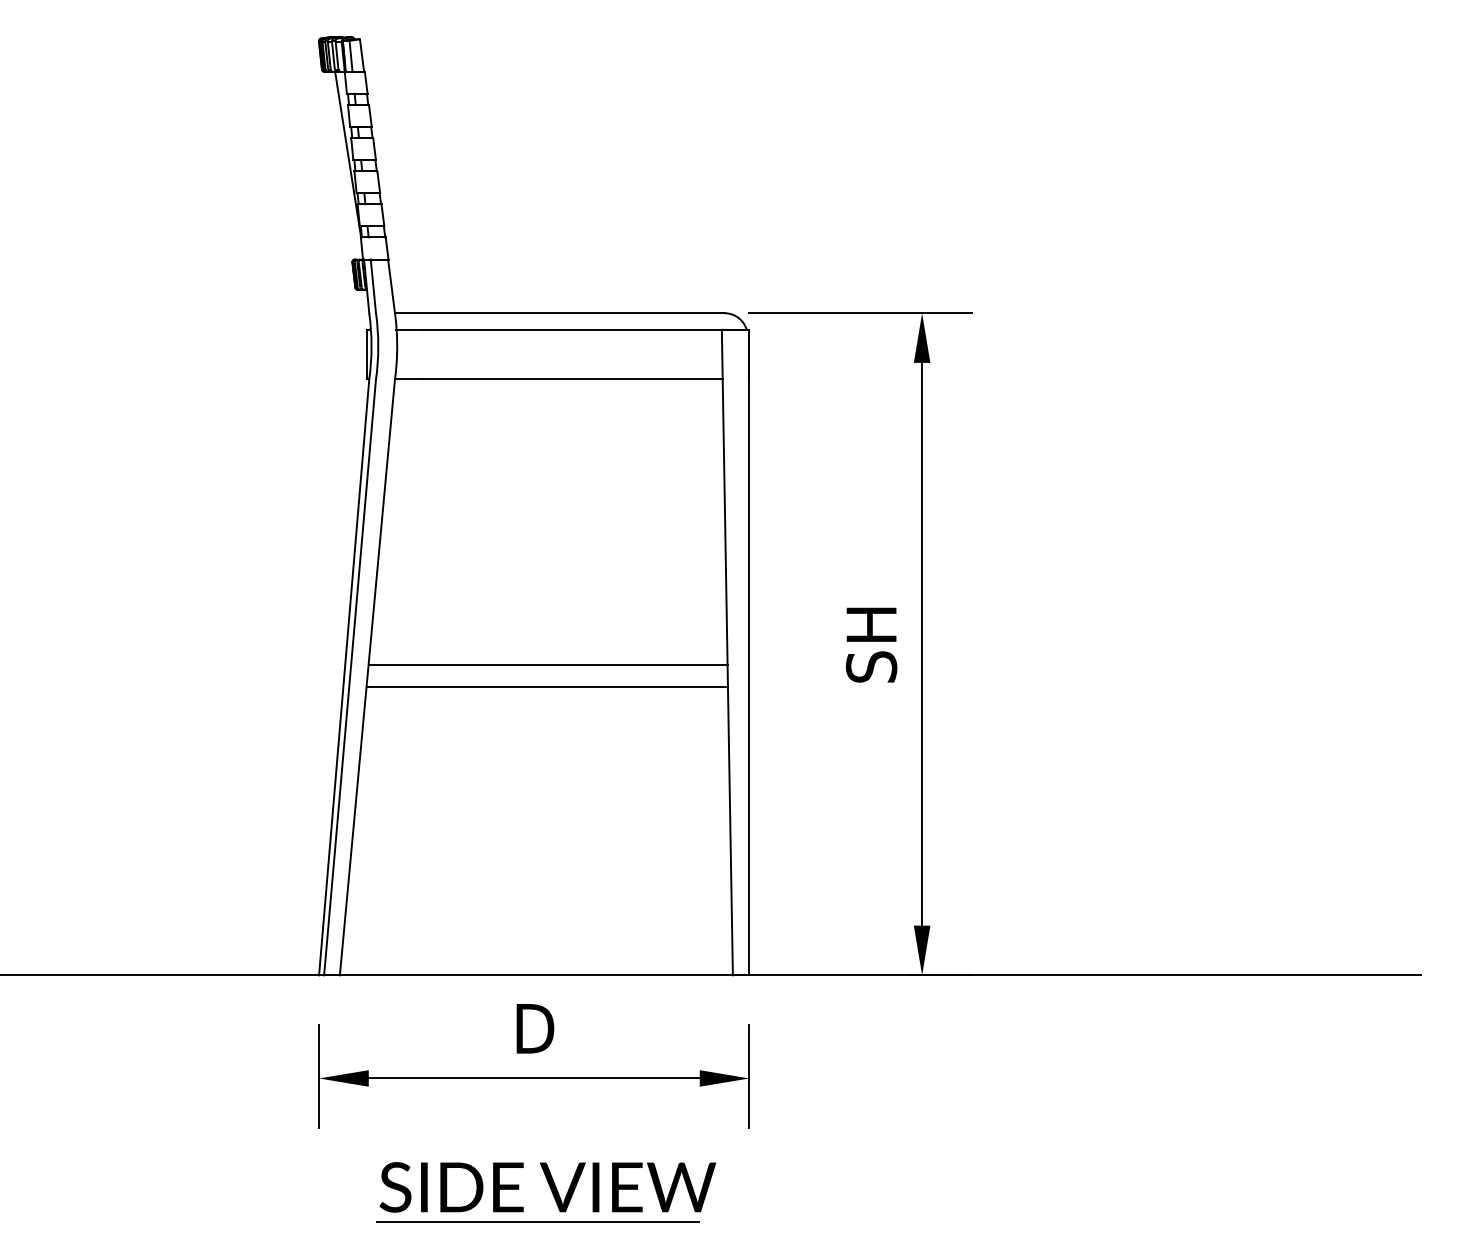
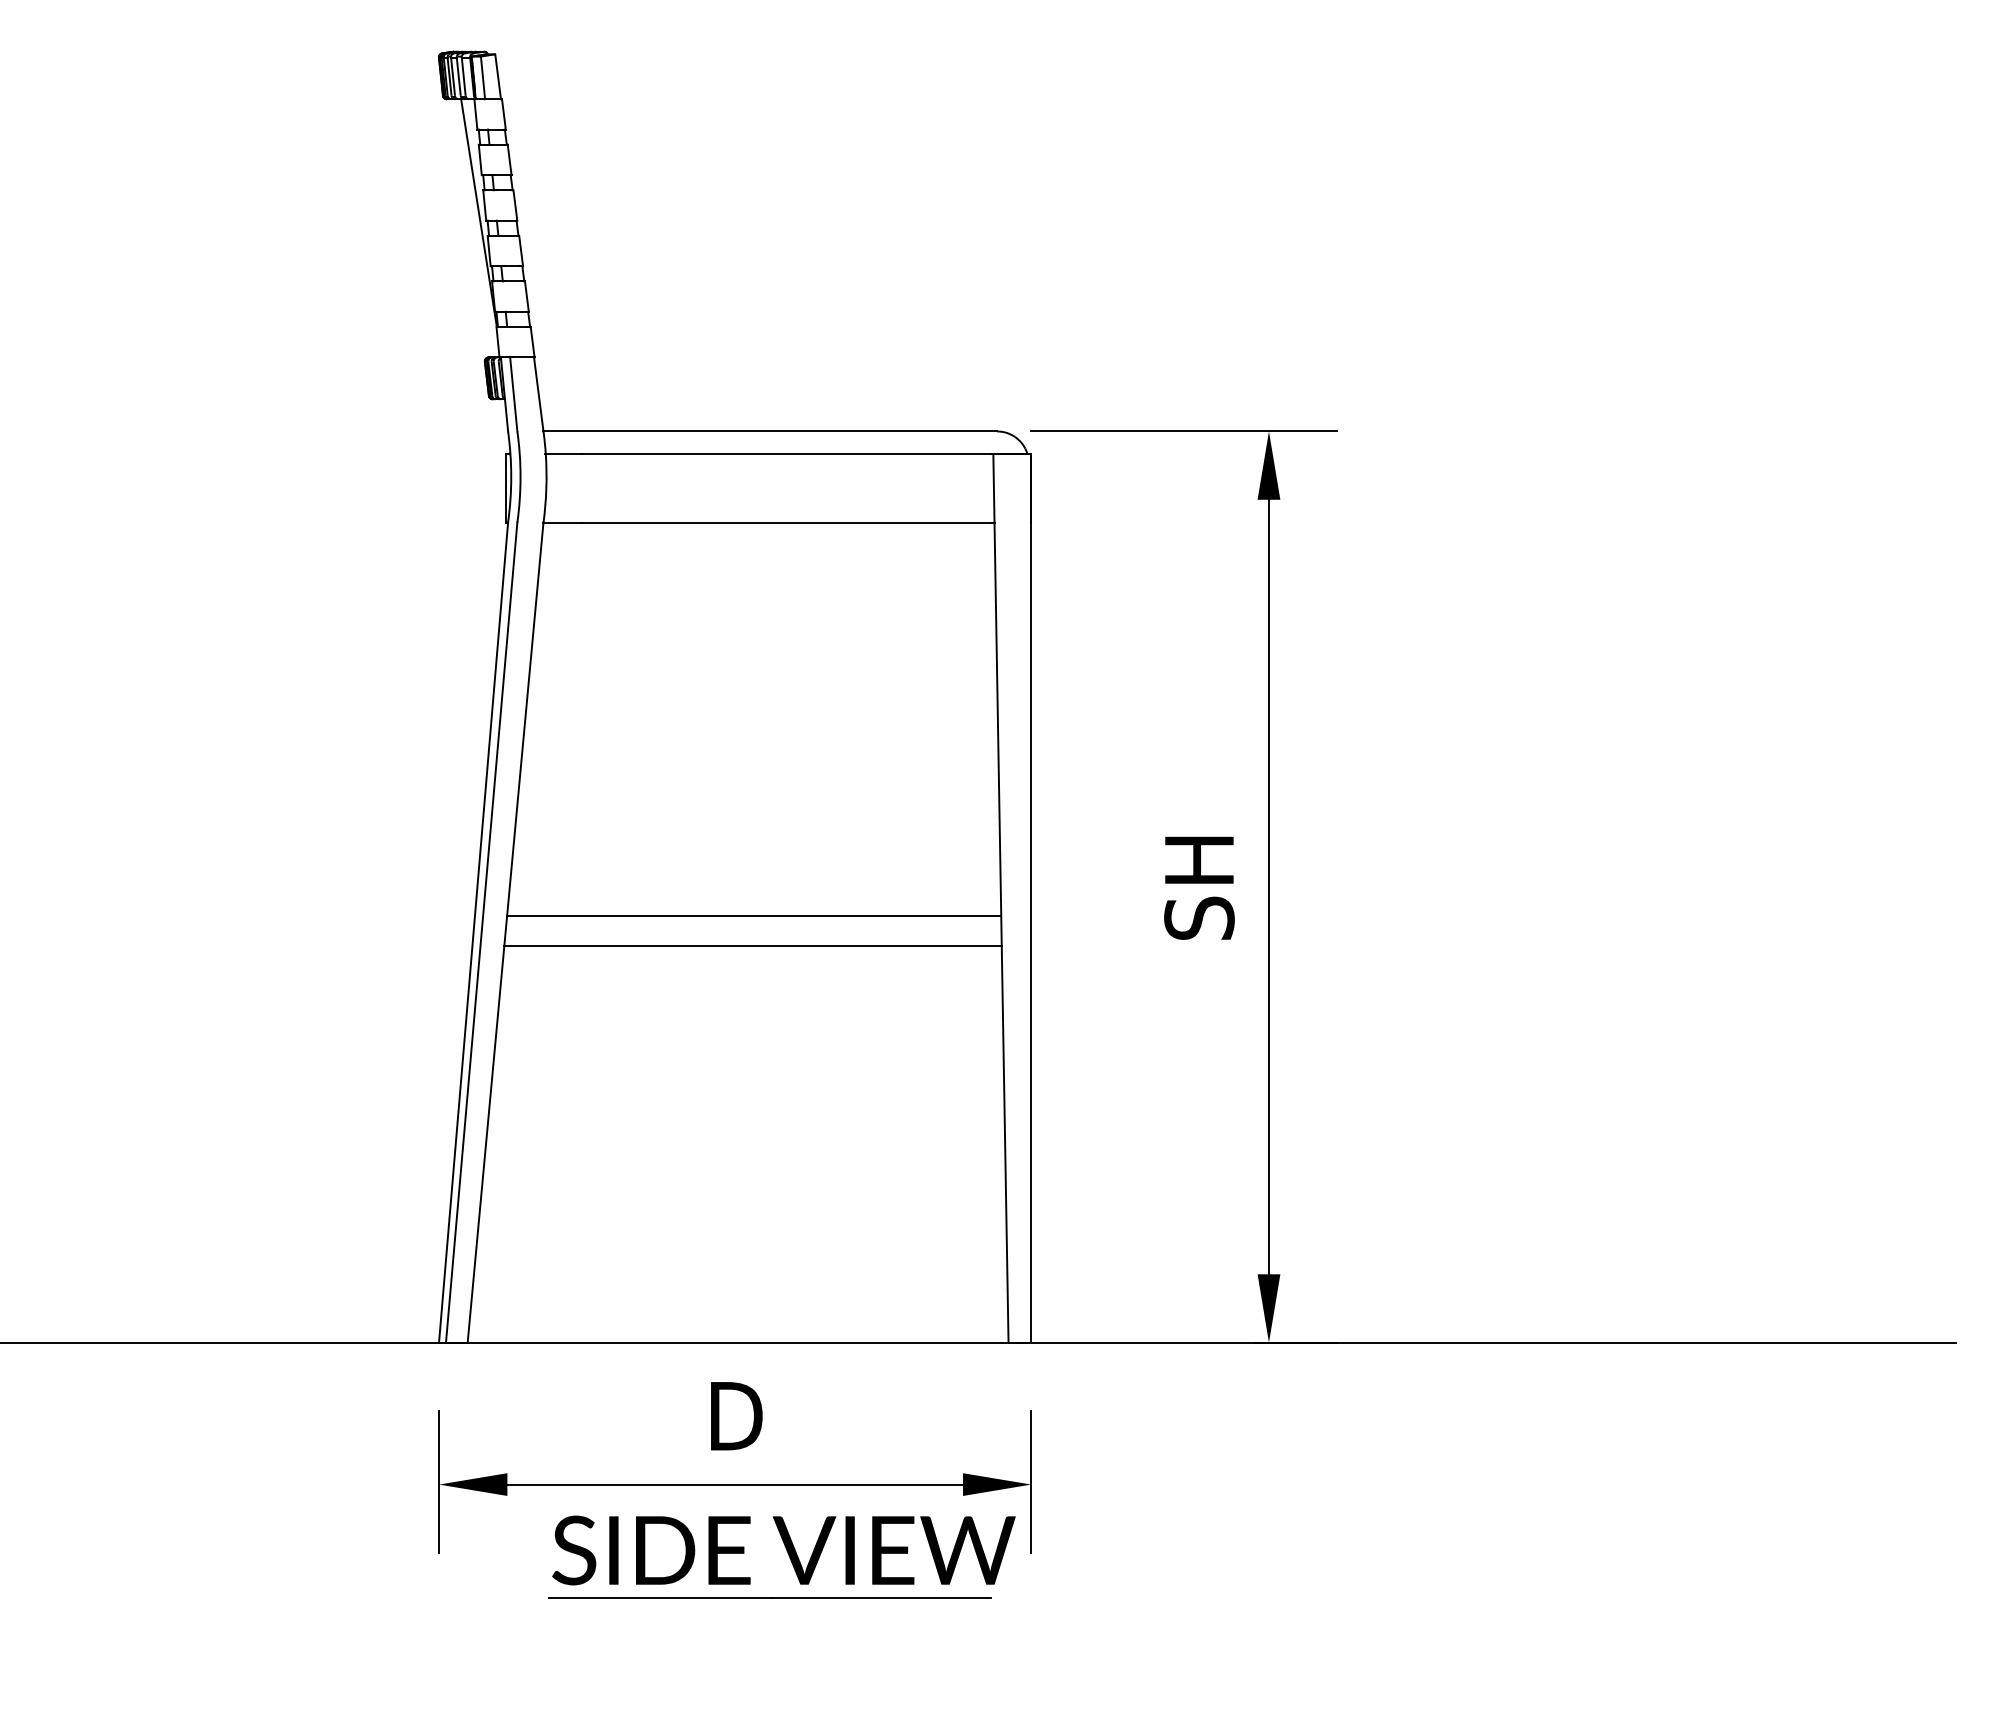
part: (550, 1189) -> (787, 1553), moved

